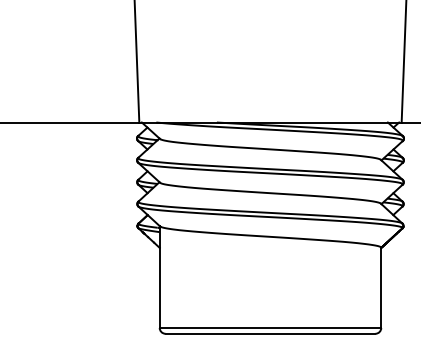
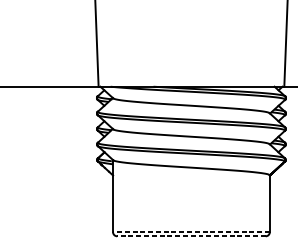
line: (270, 327) -> (191, 231), solid -> dashed
line: (270, 333) -> (191, 236), solid -> dashed

